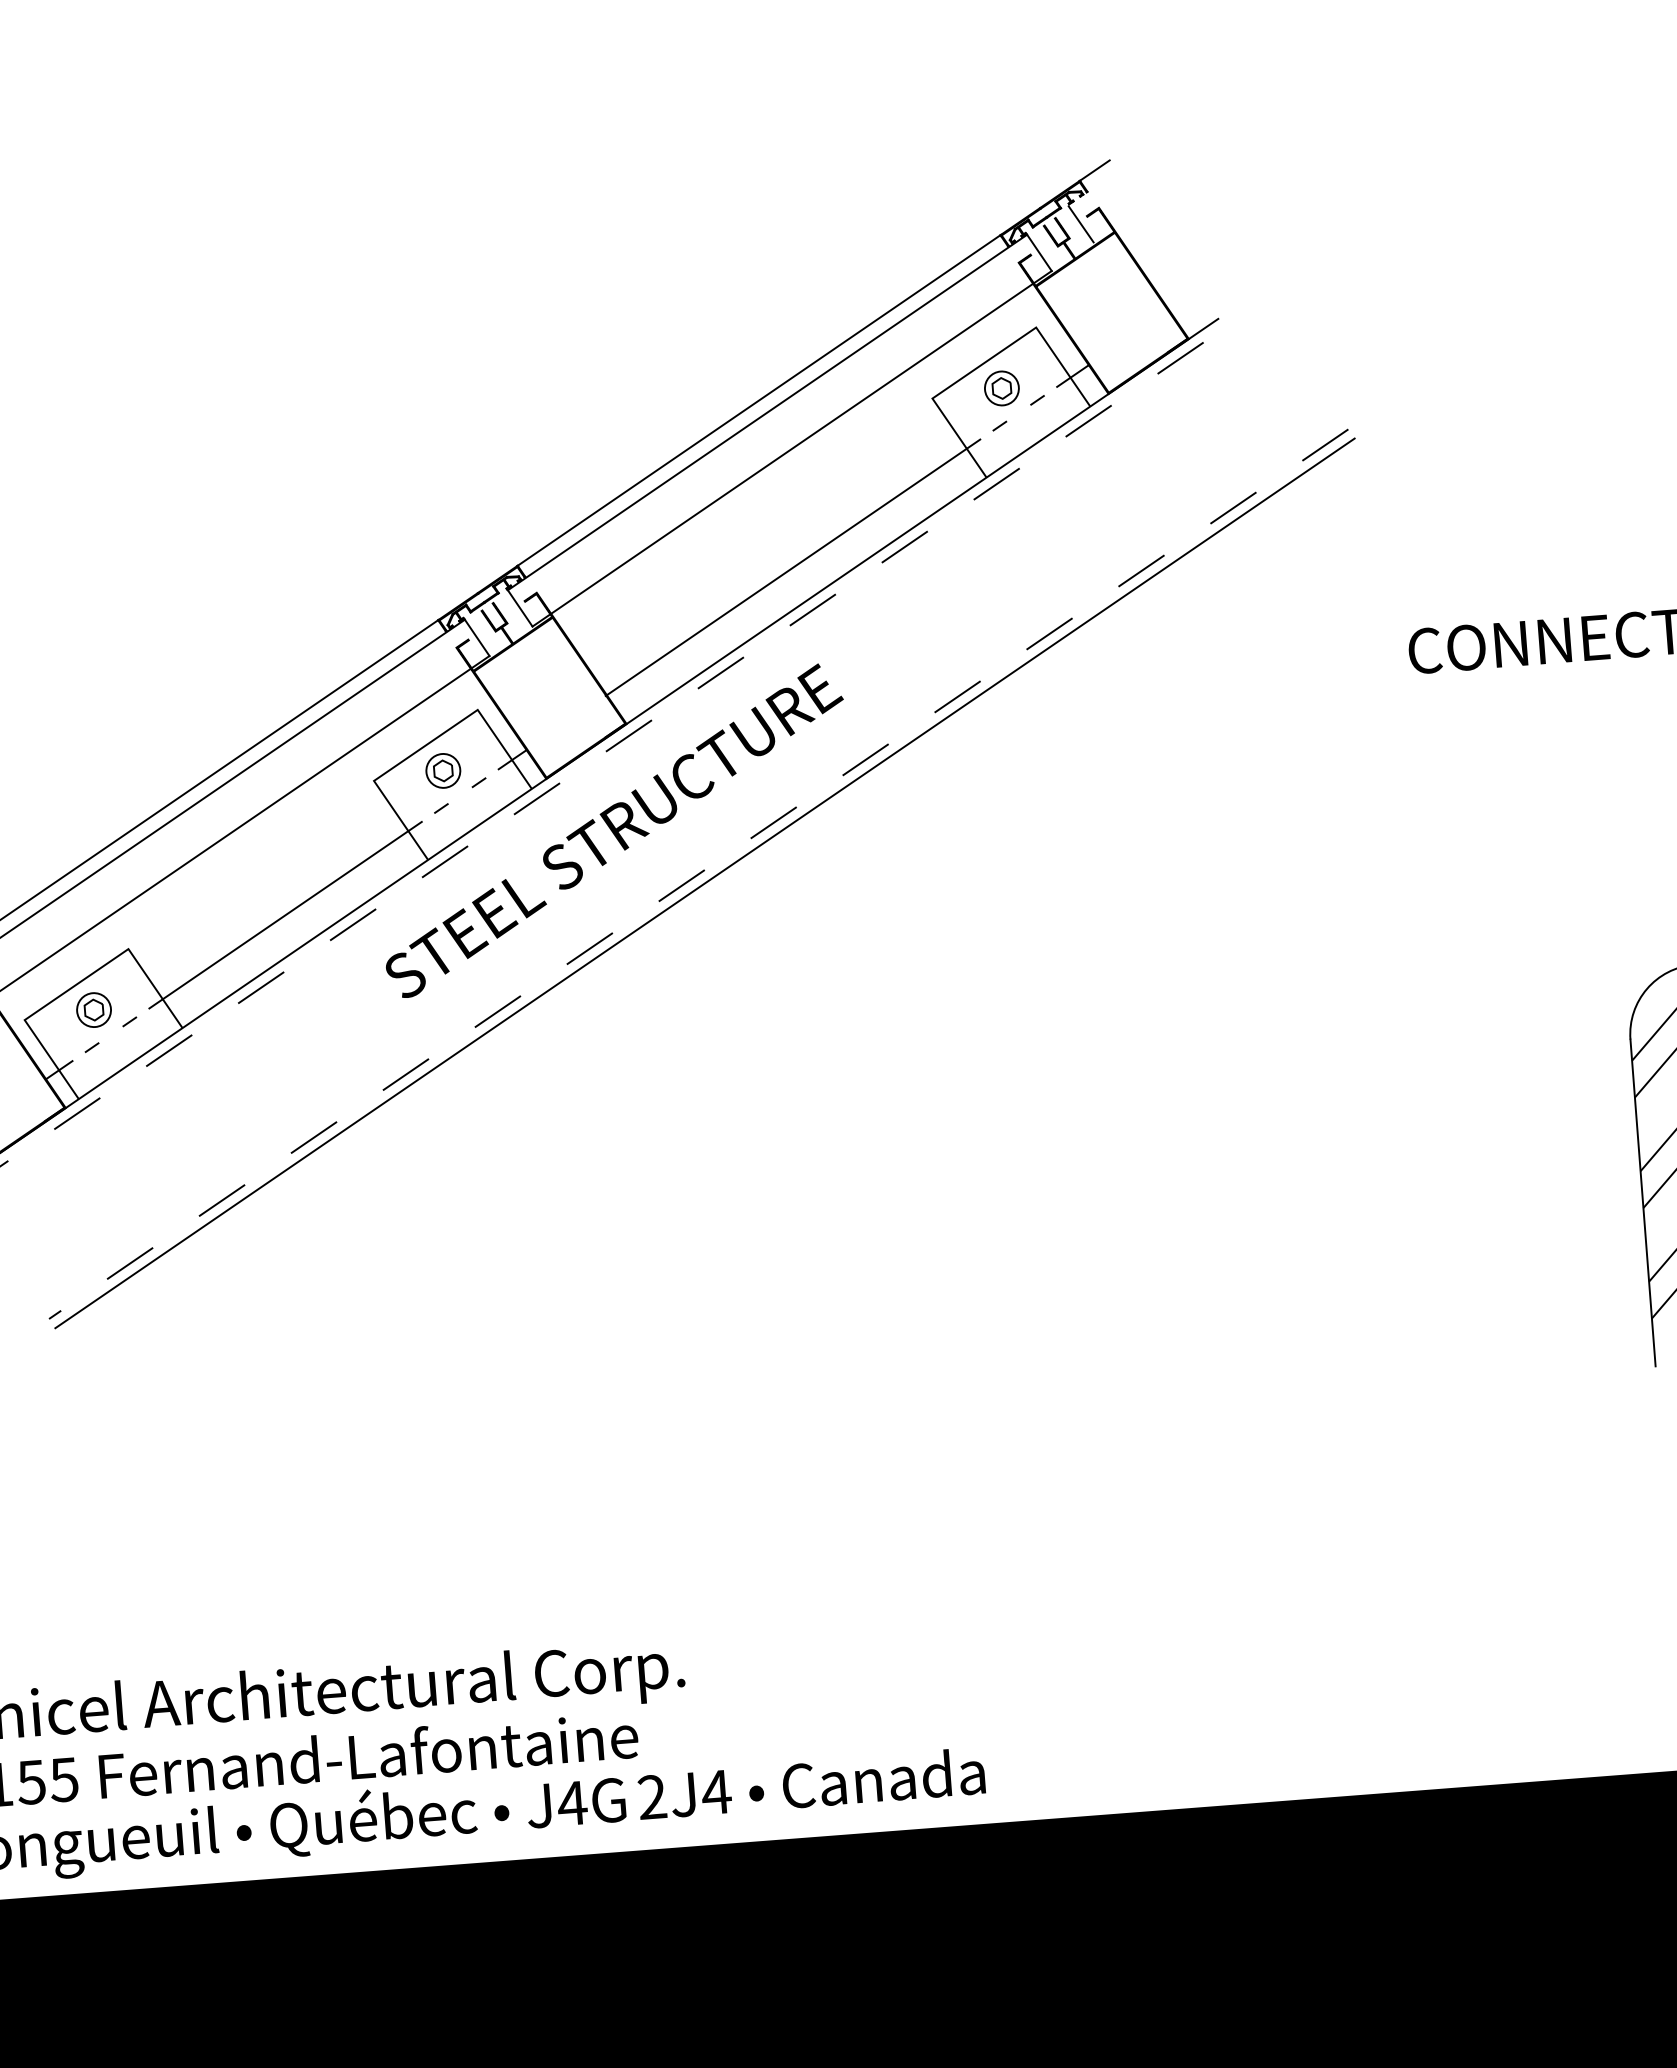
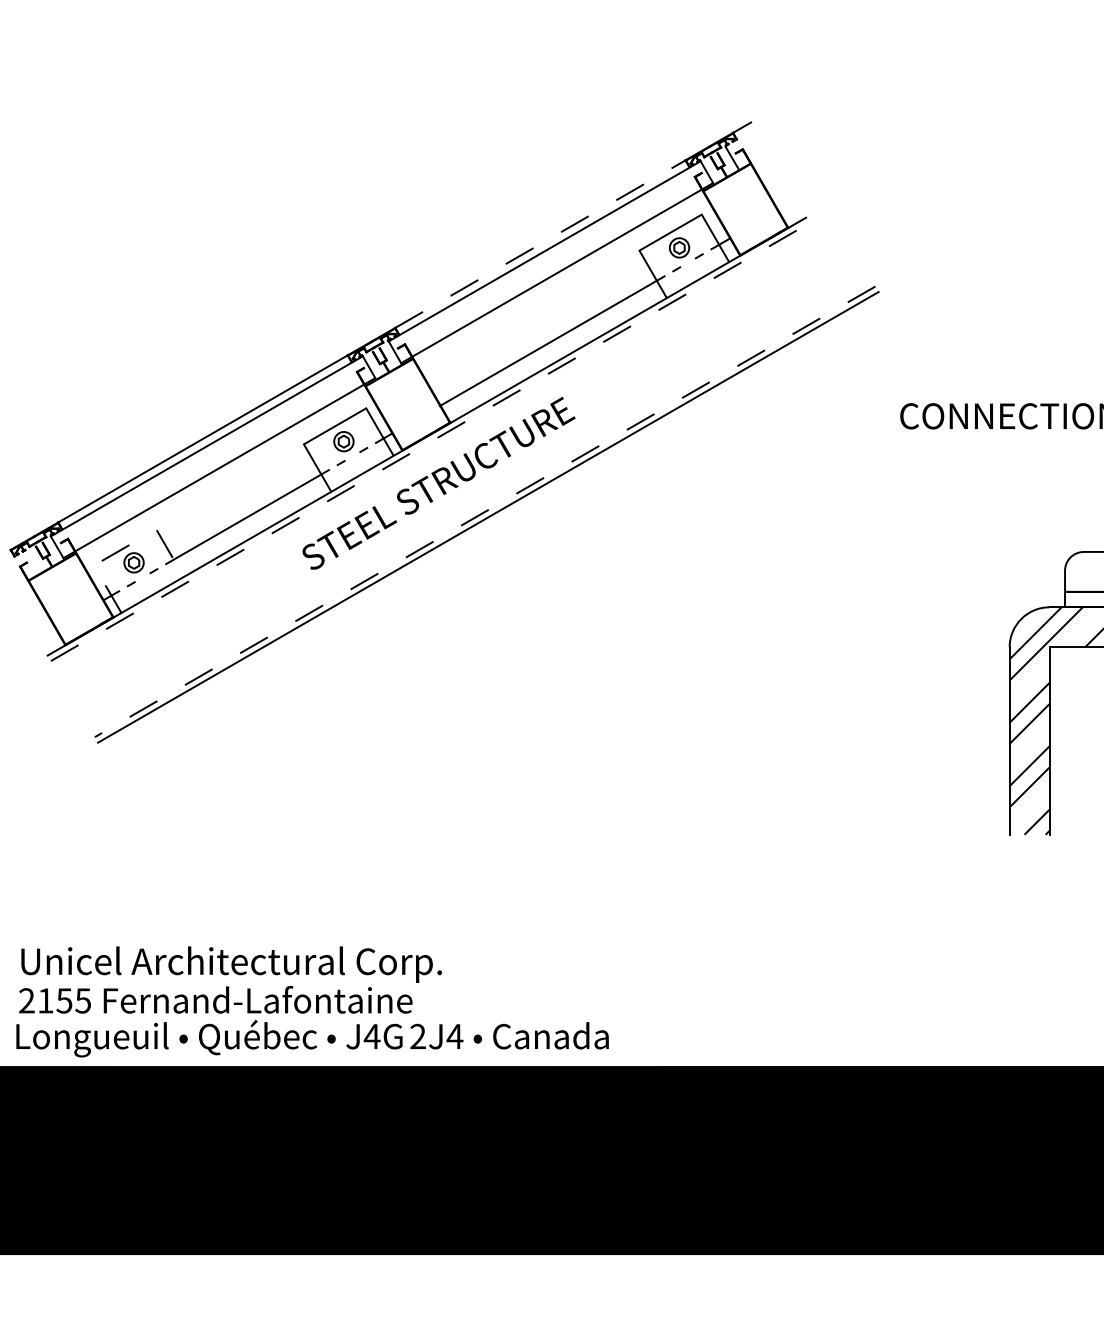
line: (759, 399) -> (540, 243), solid -> dashed
line: (77, 984) -> (125, 547), solid -> dashed

